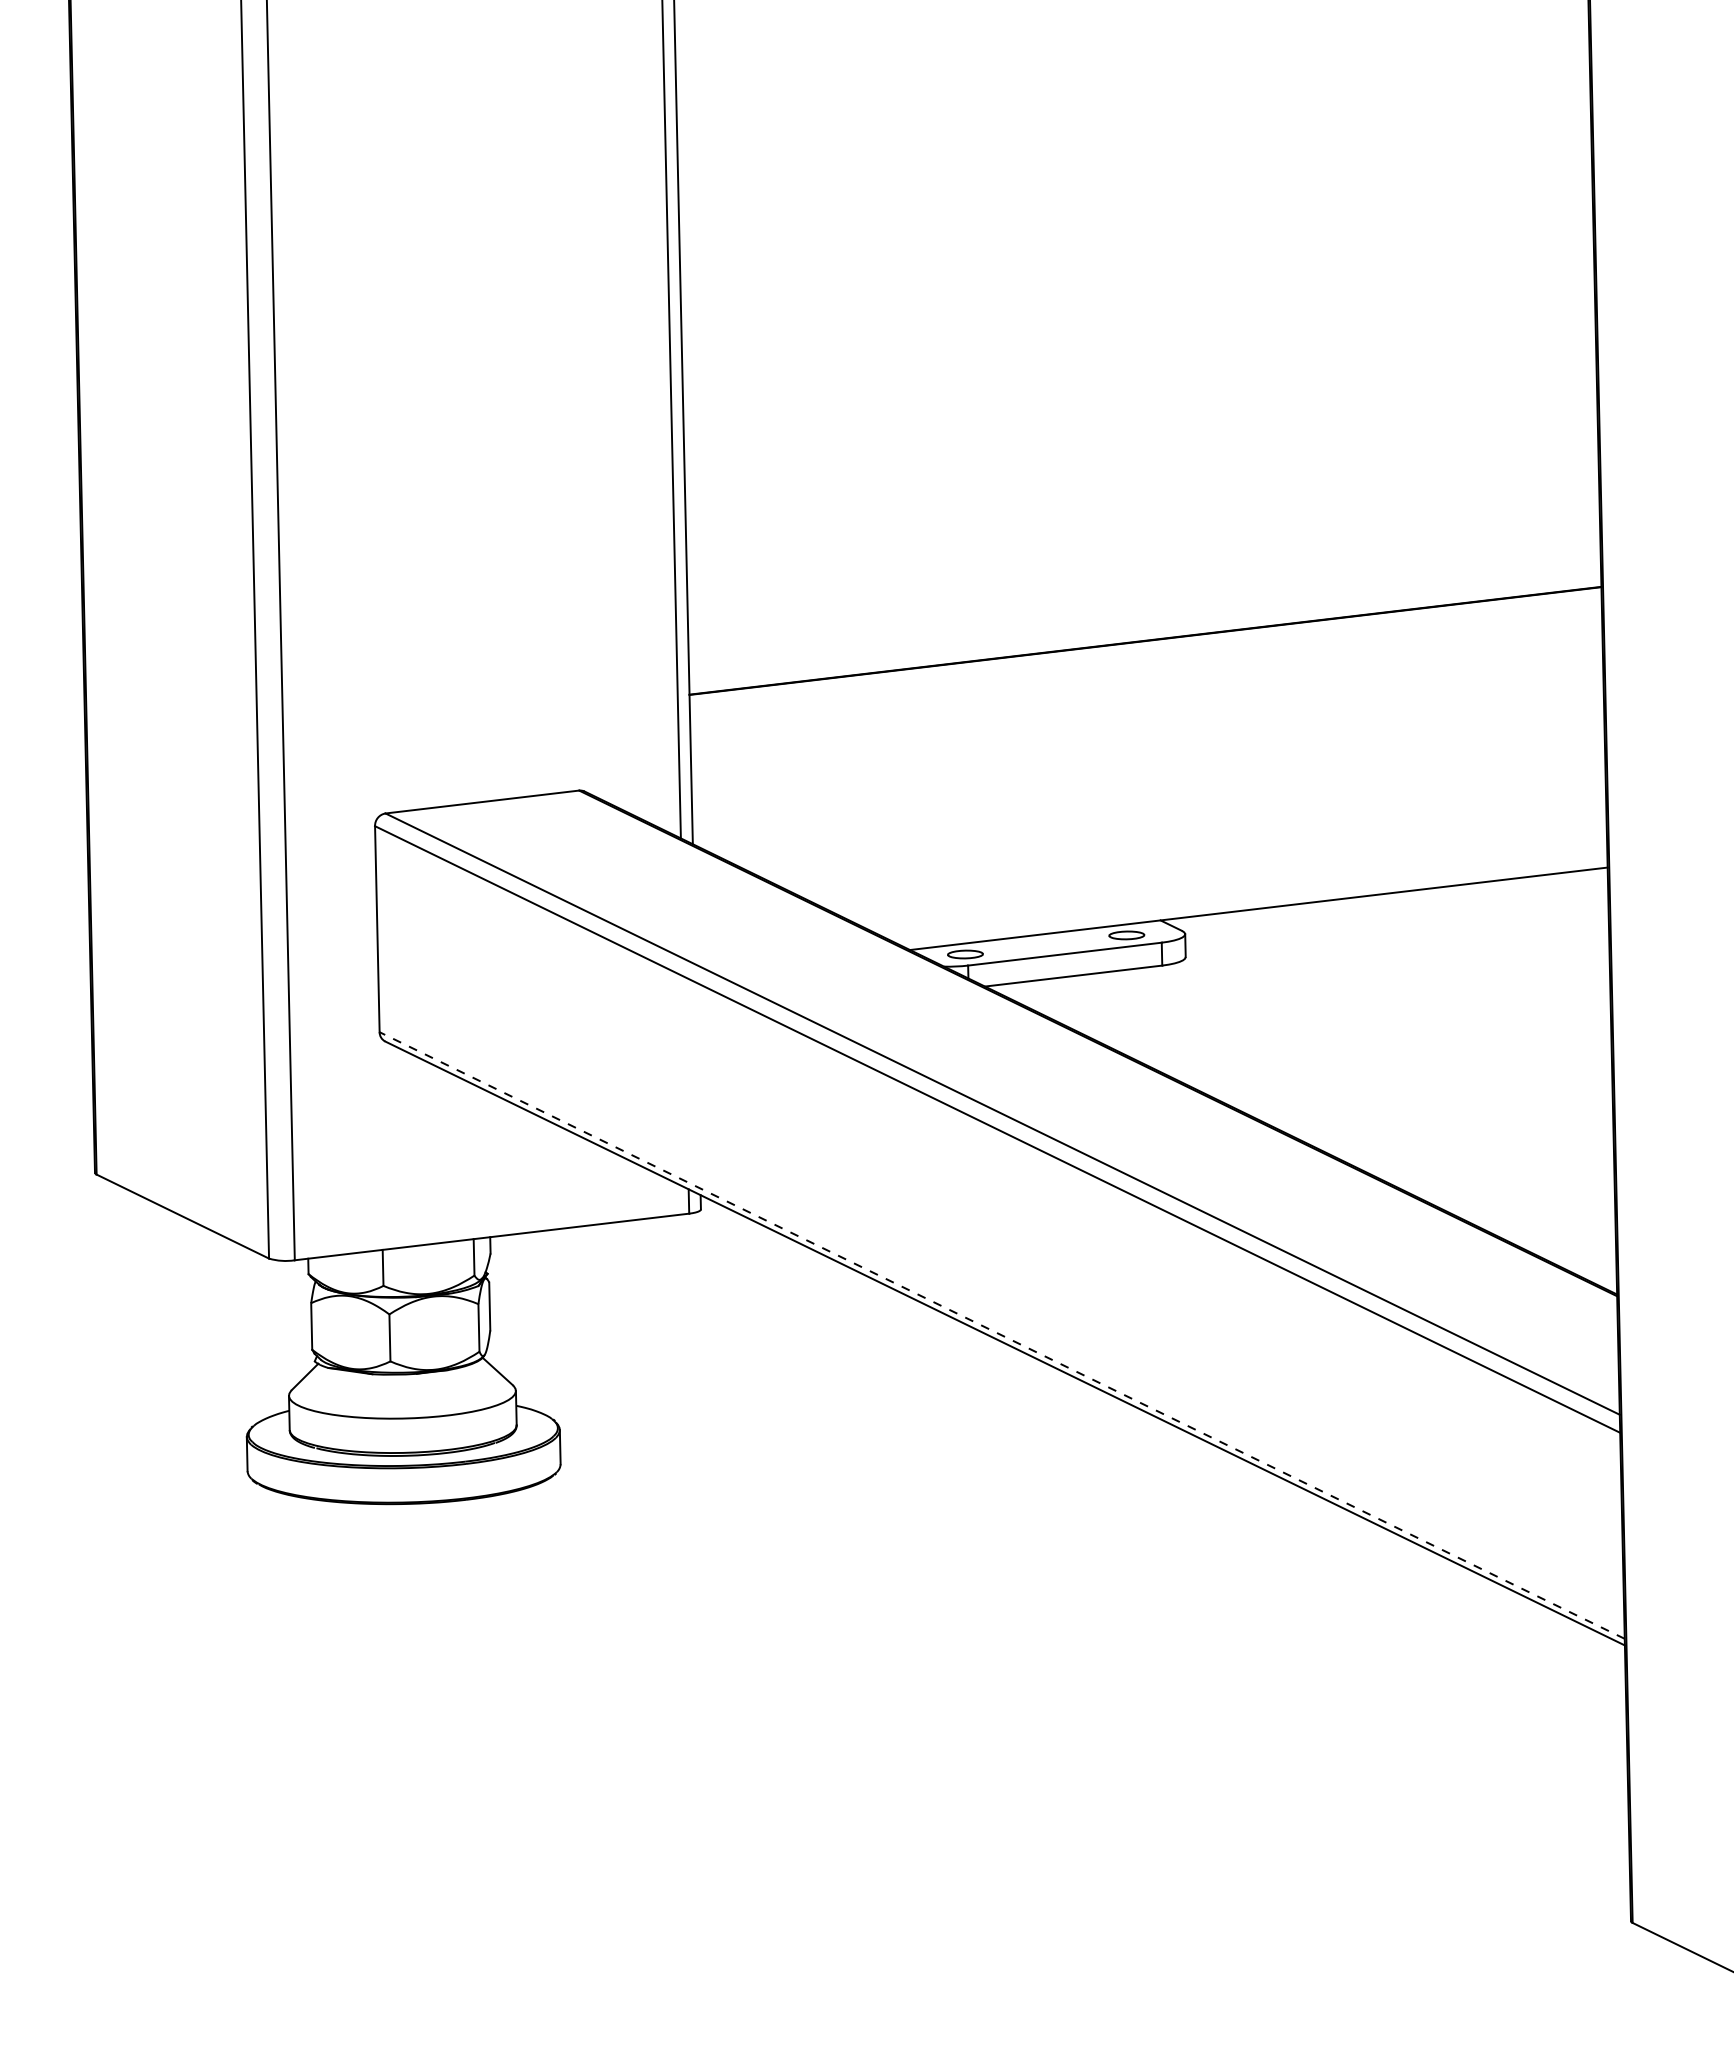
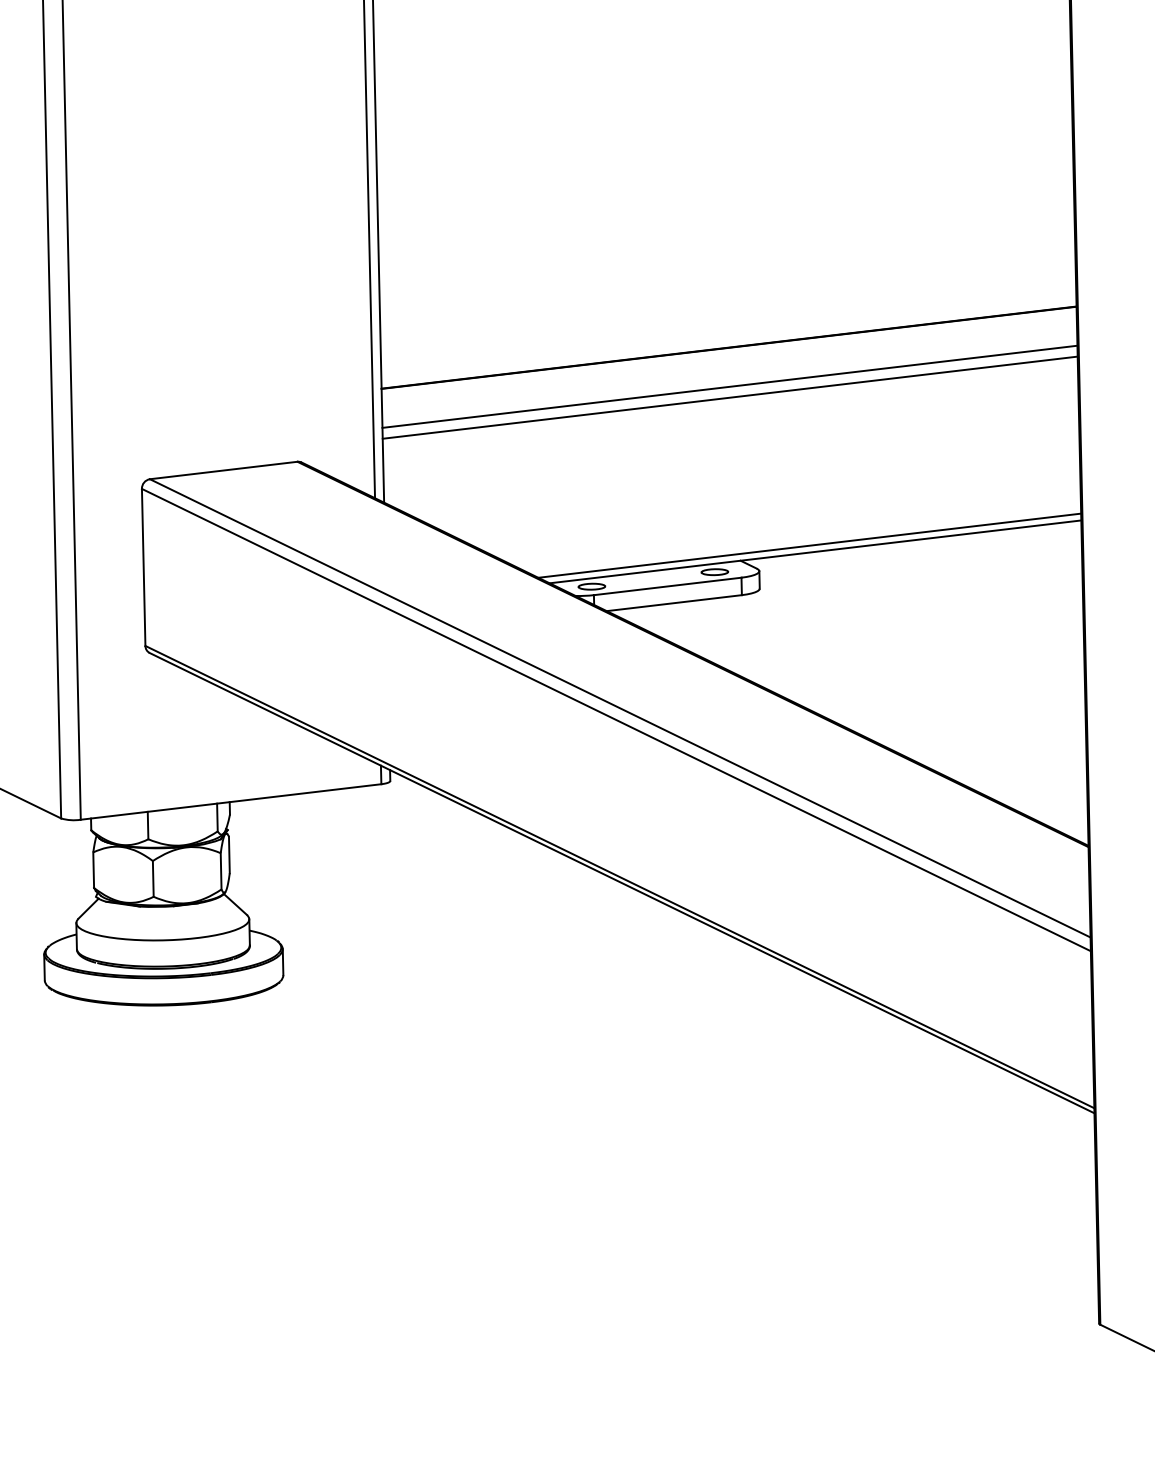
line: (1146, 692) -> (729, 387), added
line: (1146, 706) -> (729, 397), added
line: (1251, 900) -> (809, 545), added
line: (1002, 1335) -> (620, 877), dashed -> solid

